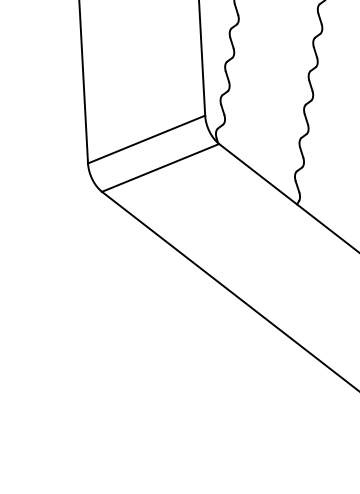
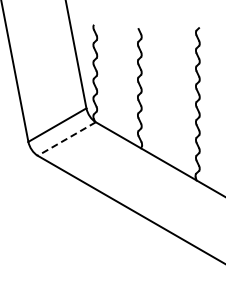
line: (159, 168) -> (66, 139), solid -> dashed

